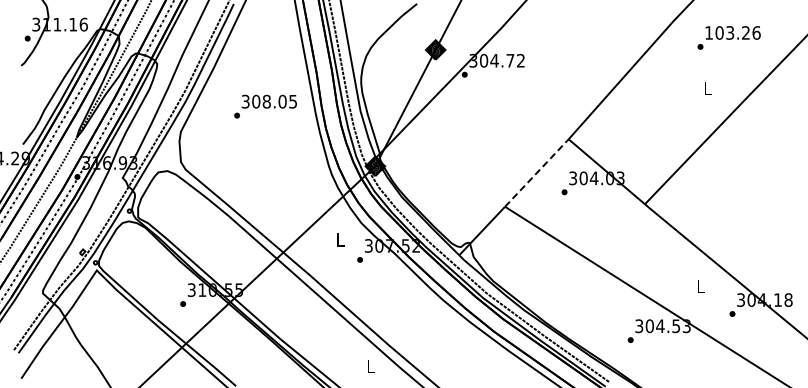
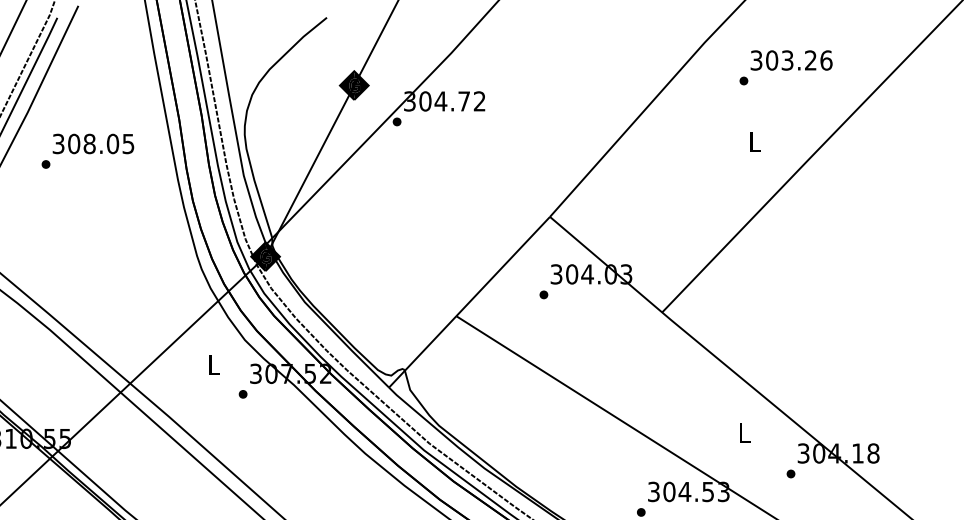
text: (708, 32) -> (755, 59), 103.26 -> 303.26
text: (265, 106) -> (87, 151), moved
line: (537, 172) -> (504, 265), dashed -> solid

